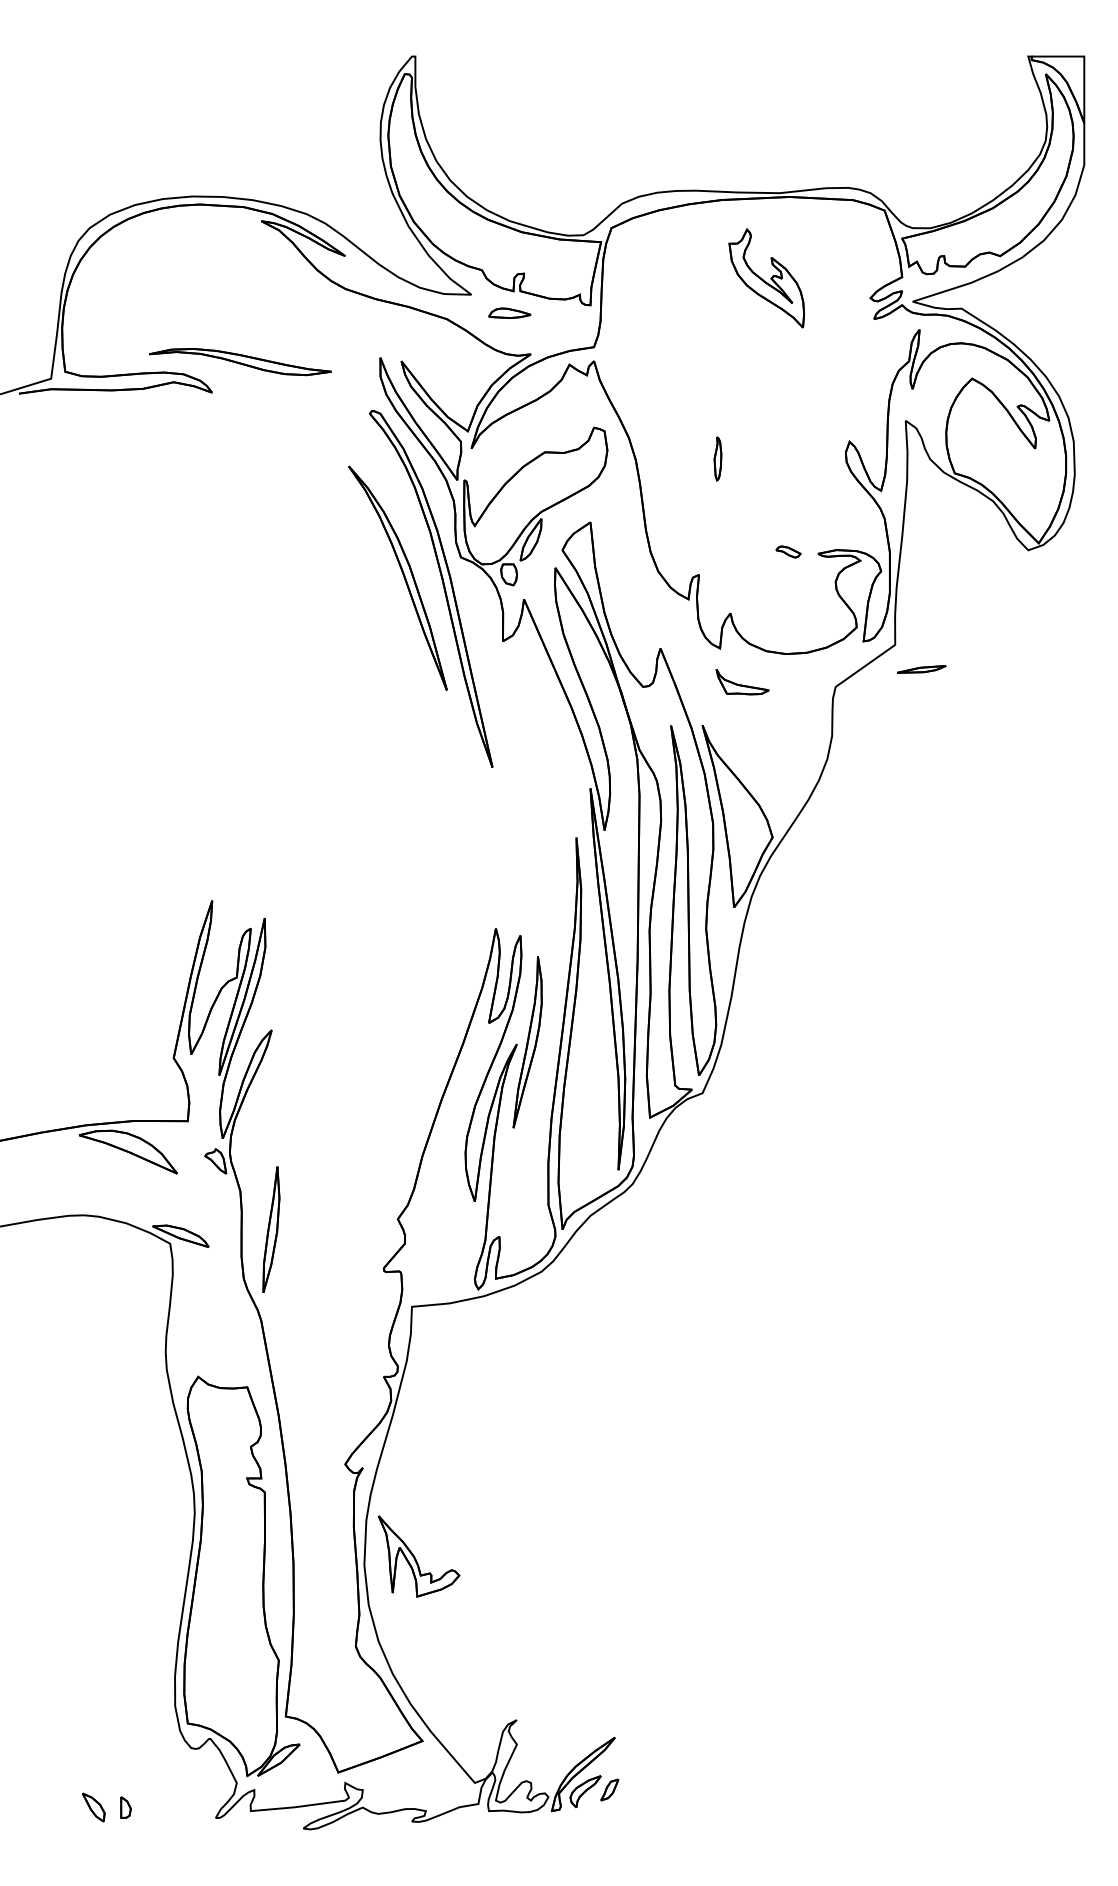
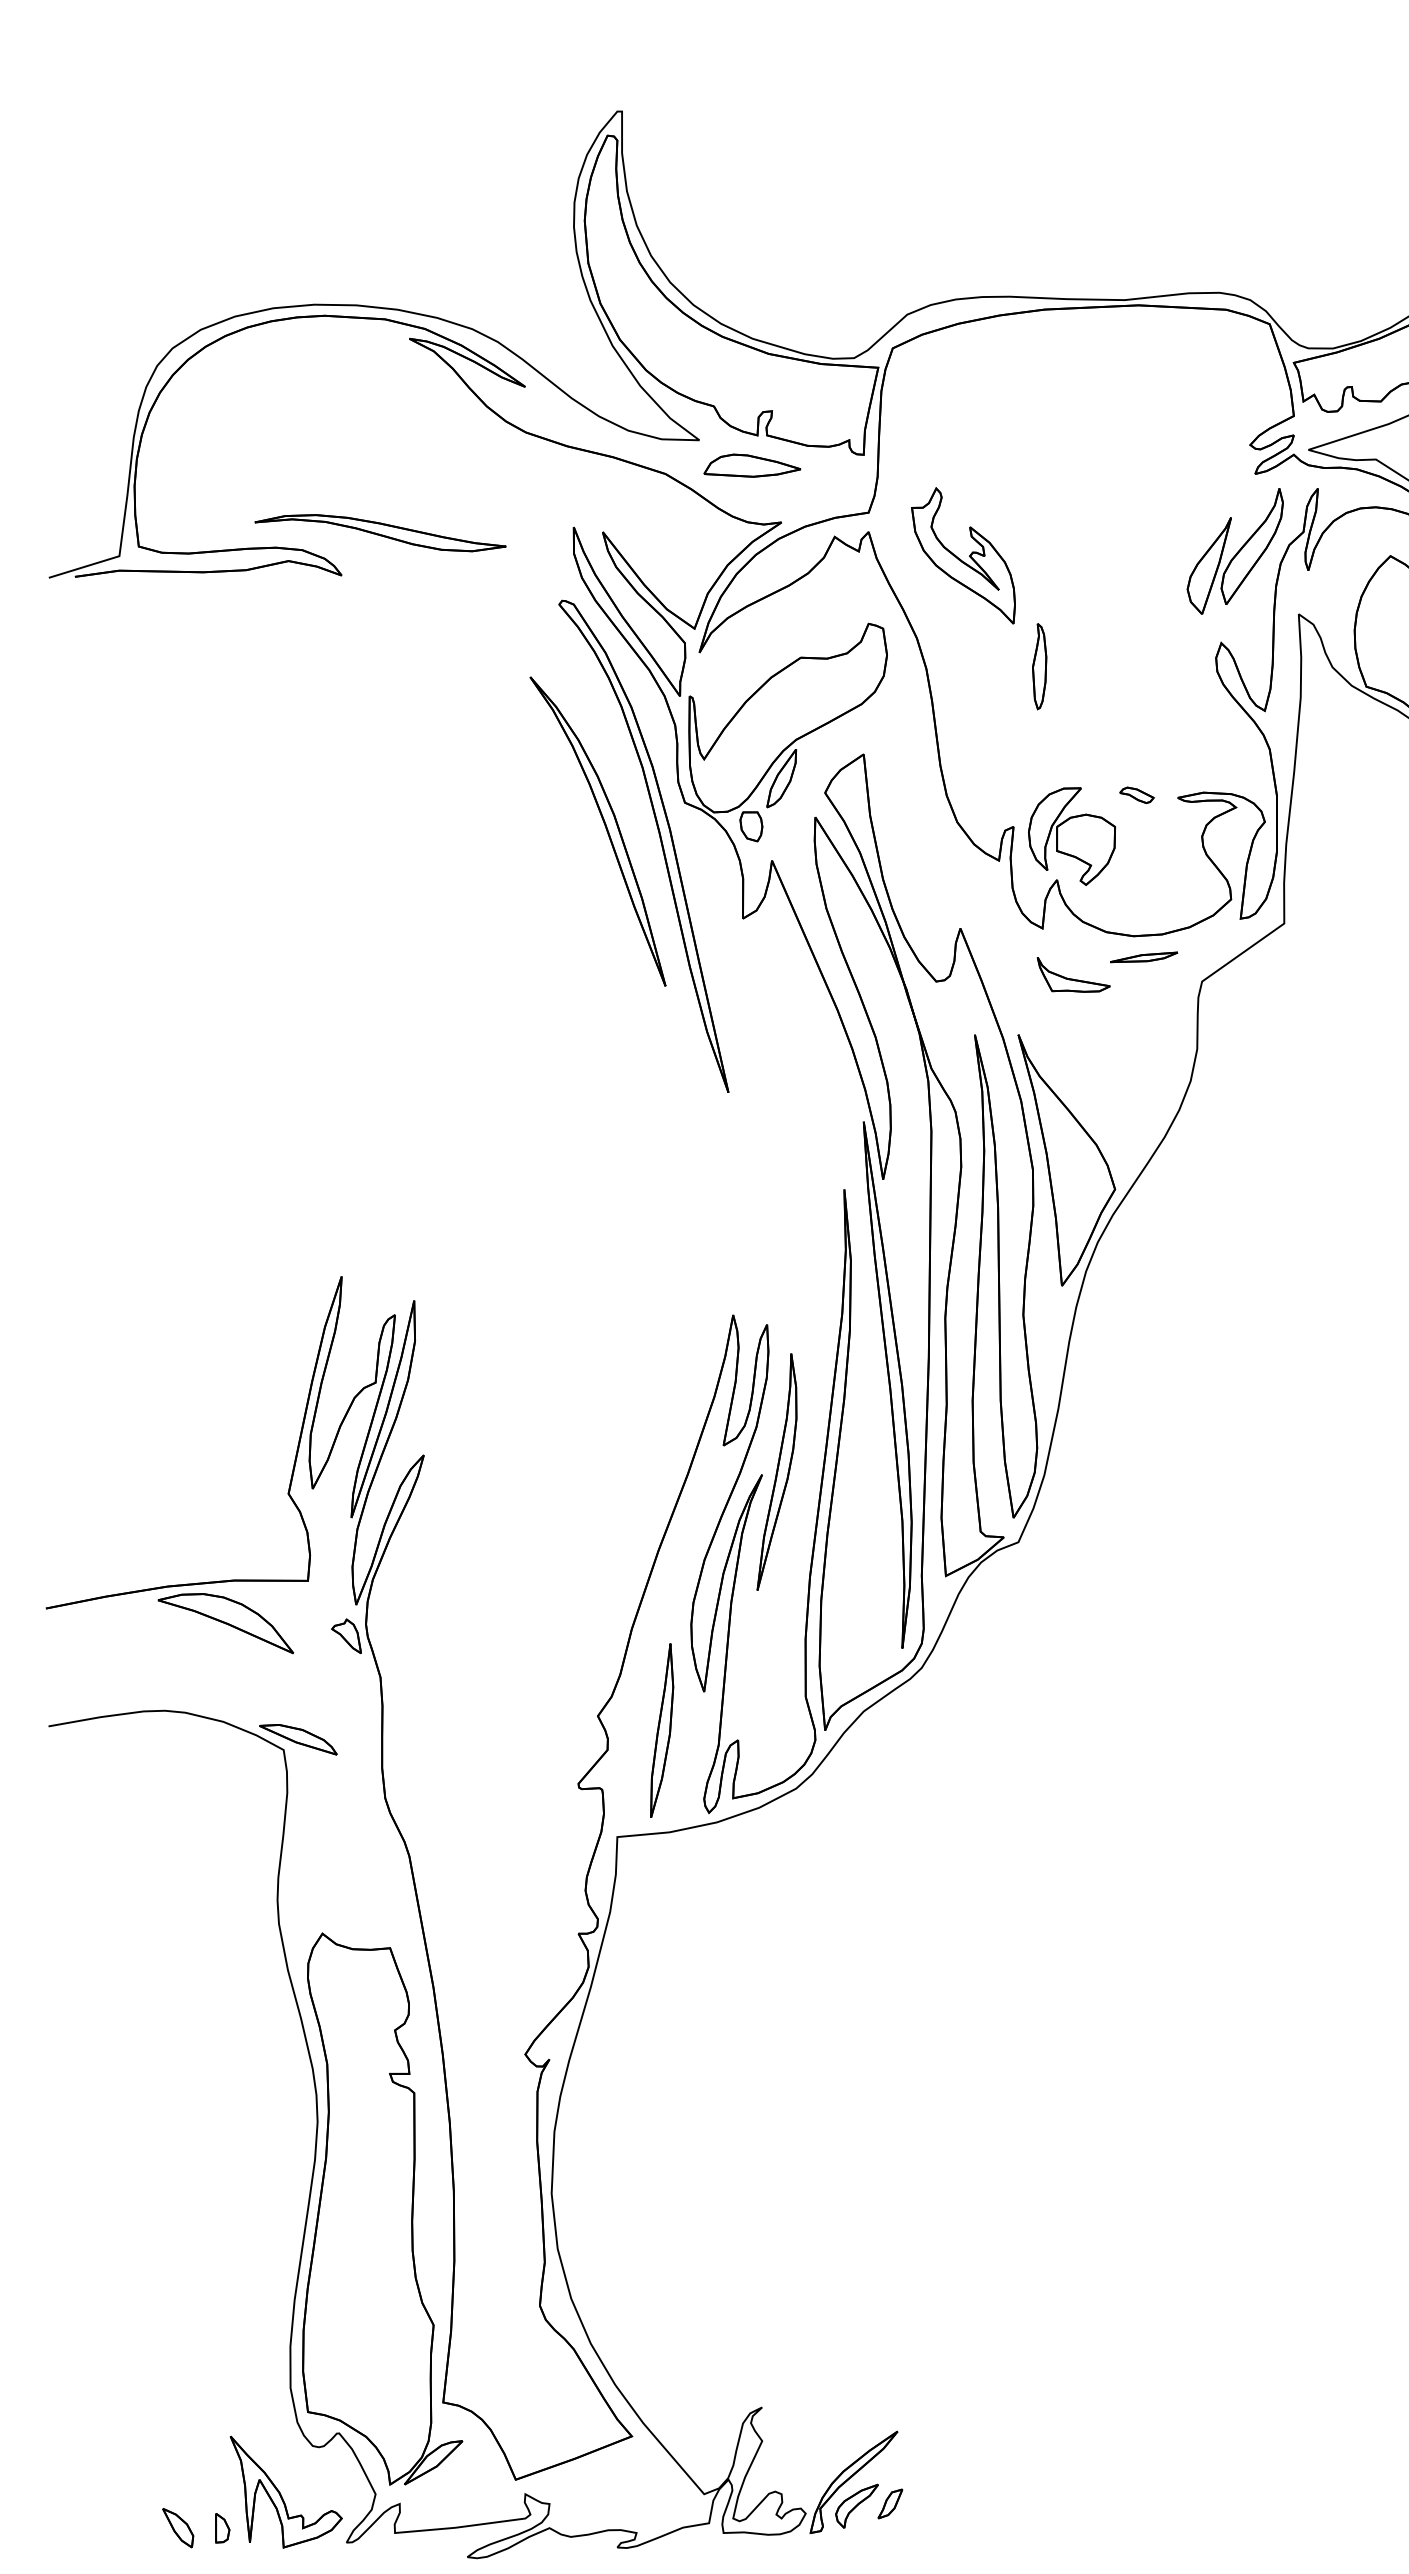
part: (766, 278) -> (963, 555), moved
part: (509, 313) -> (751, 466), size x1.67
part: (859, 375) -> (1234, 551), added
part: (717, 458) -> (1039, 666), size x1.43
part: (741, 581) -> (1072, 836), added
part: (921, 669) -> (1143, 957), moved
part: (271, 1229) -> (662, 1730), moved
part: (419, 1556) -> (286, 2492), moved

